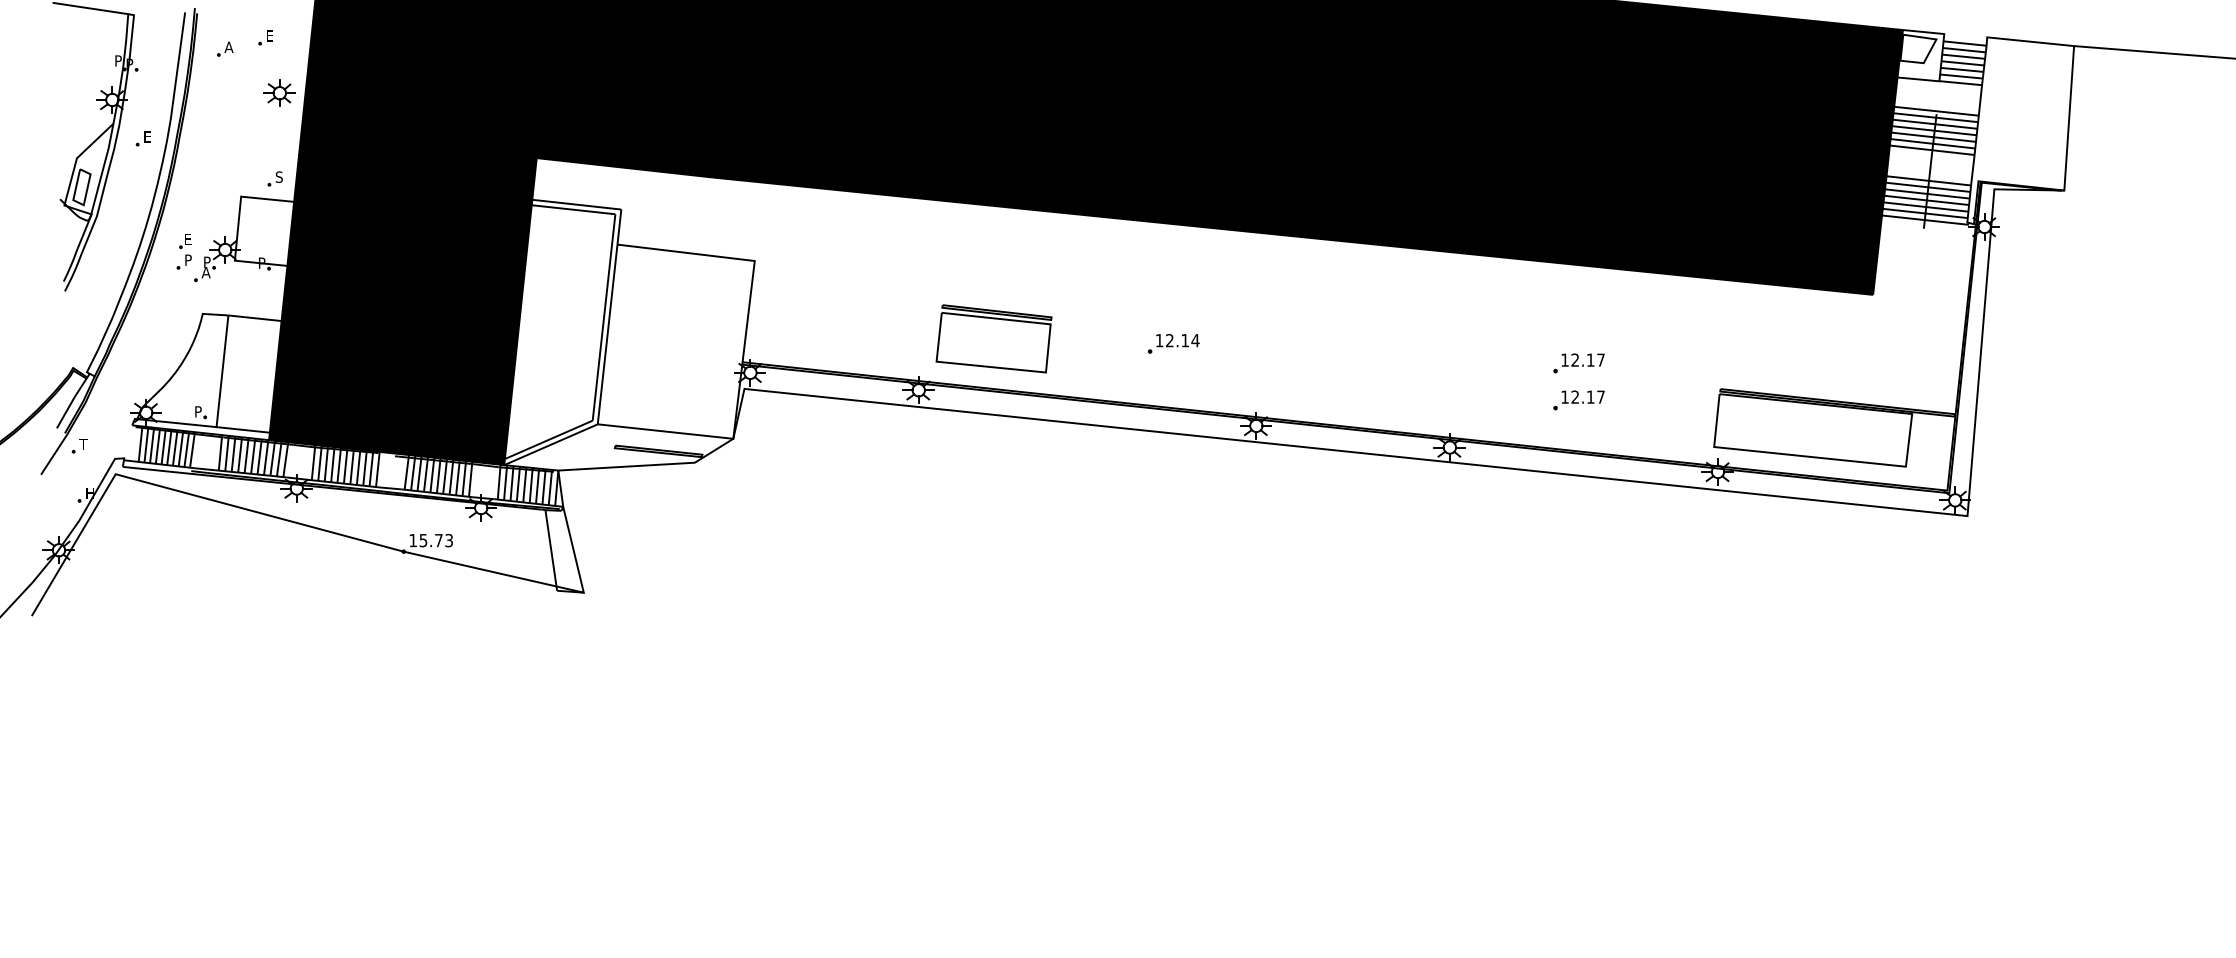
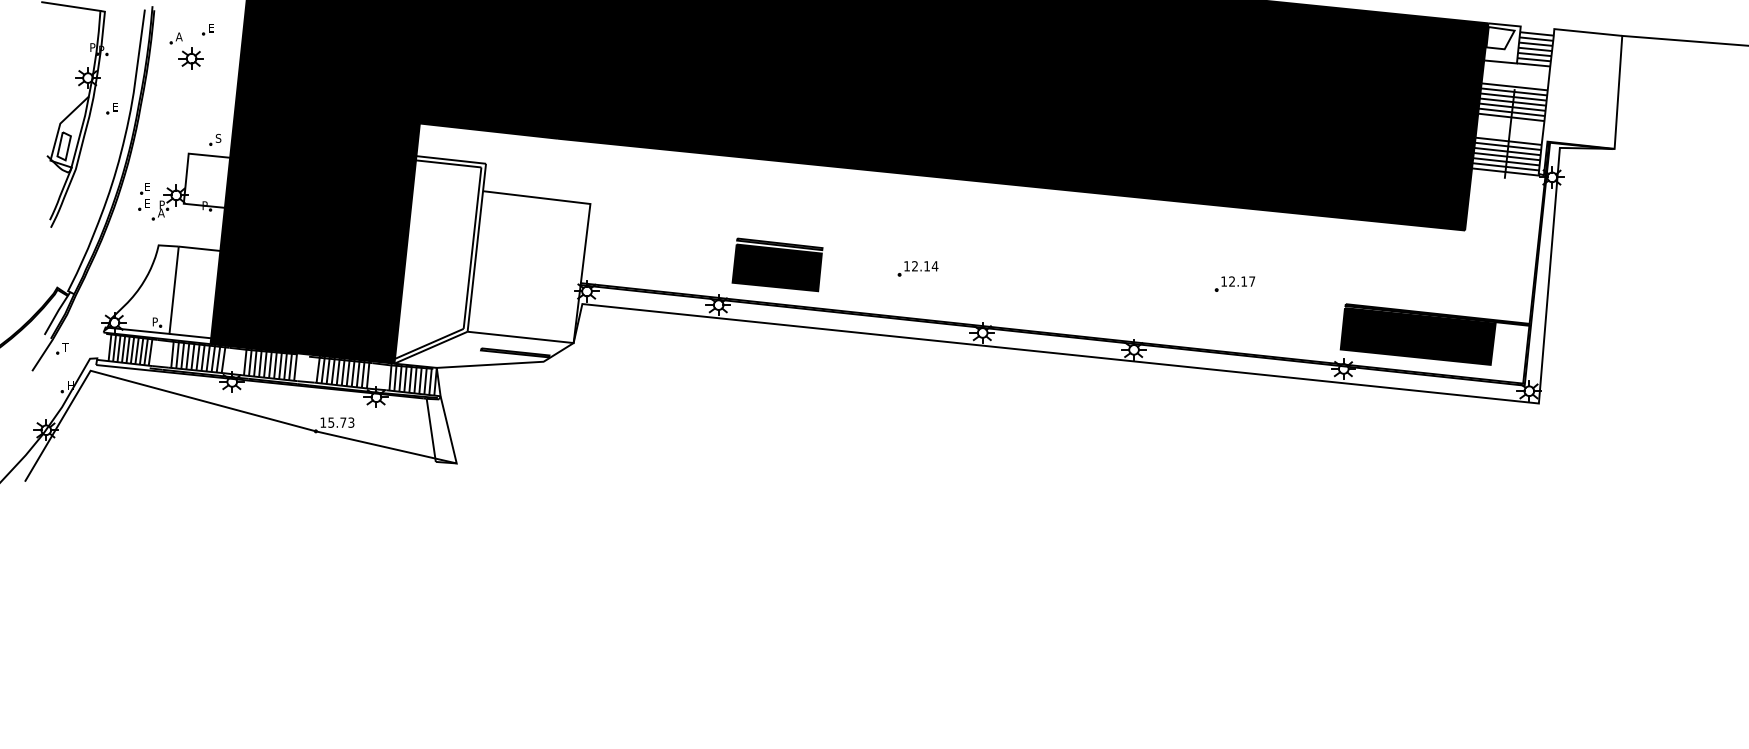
part: (279, 92) -> (191, 58), moved
text: (188, 259) -> (147, 202), P -> E
fill: (993, 342) -> (777, 267), added
part: (1578, 400) -> (1234, 313), removed
fill: (1813, 430) -> (1418, 336), added

